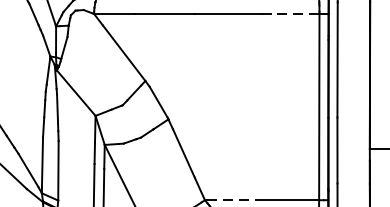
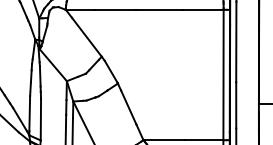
line: (290, 13) -> (203, 9), dashed -> solid
line: (234, 200) -> (164, 140), dashed -> solid

